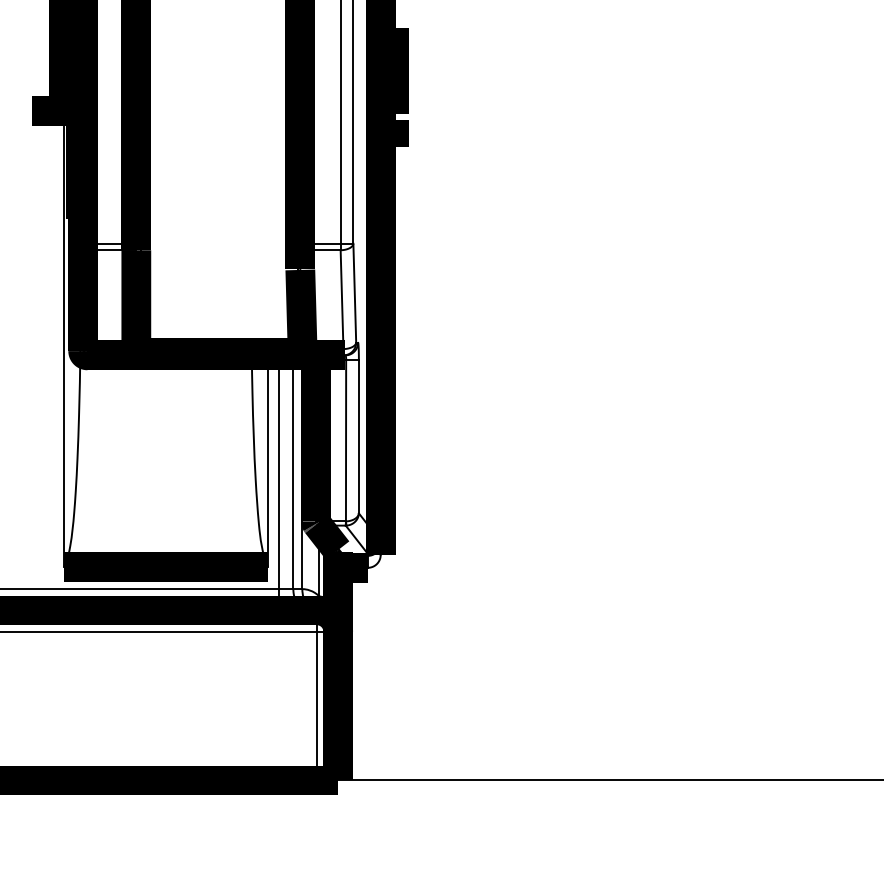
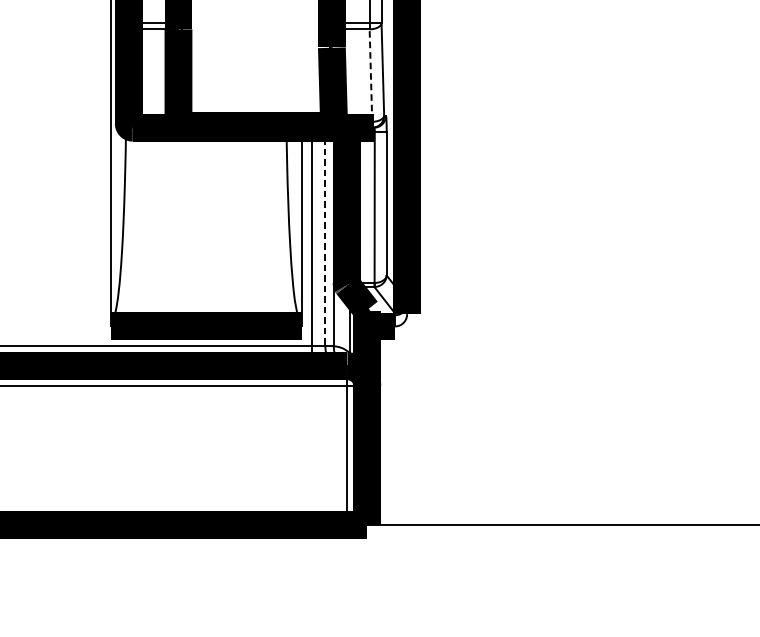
line: (342, 299) -> (371, 75), solid -> dashed
line: (293, 472) -> (325, 237), solid -> dashed

